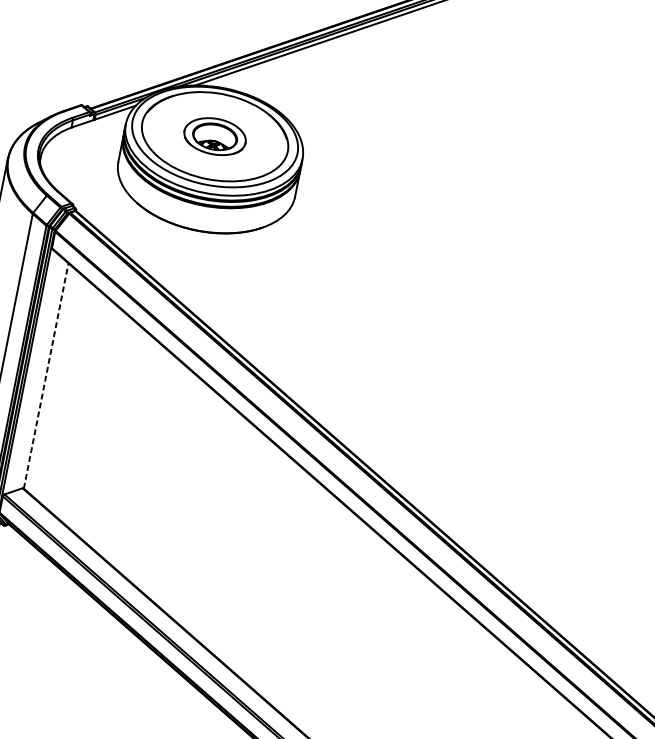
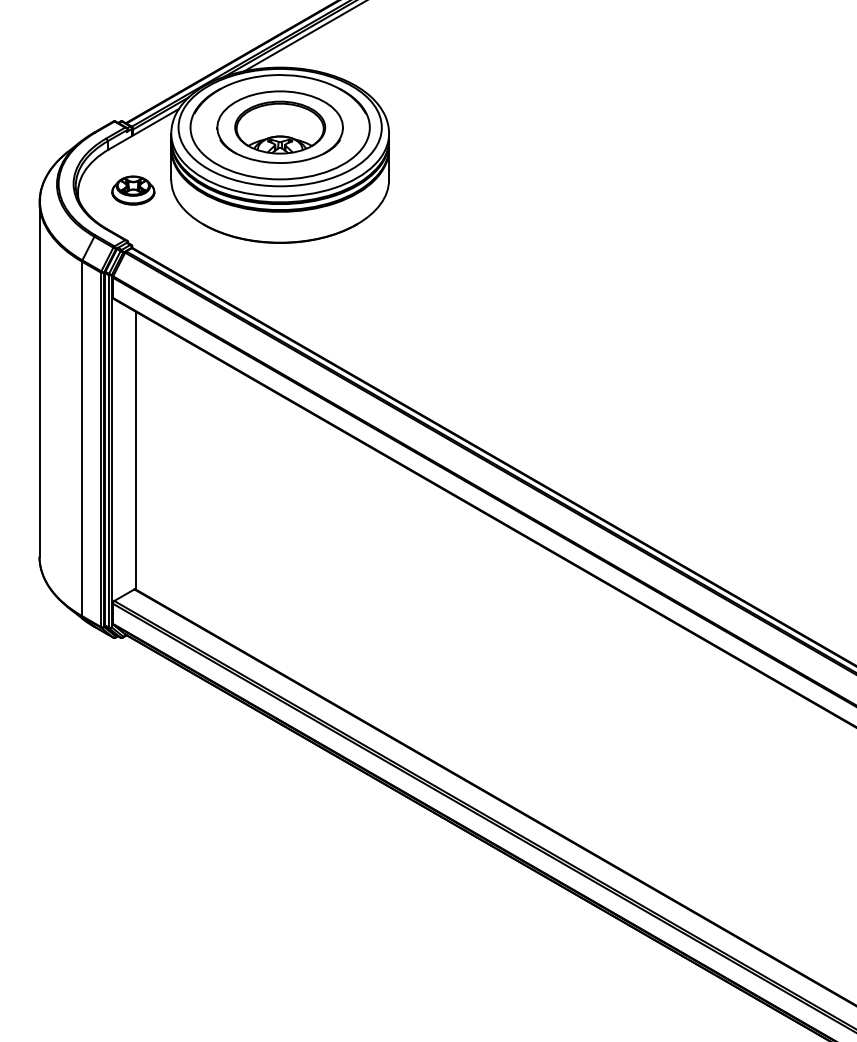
part: (214, 136) -> (279, 126), size x1.67
part: (86, 164) -> (133, 190), added
line: (45, 375) -> (135, 450), dashed -> solid

